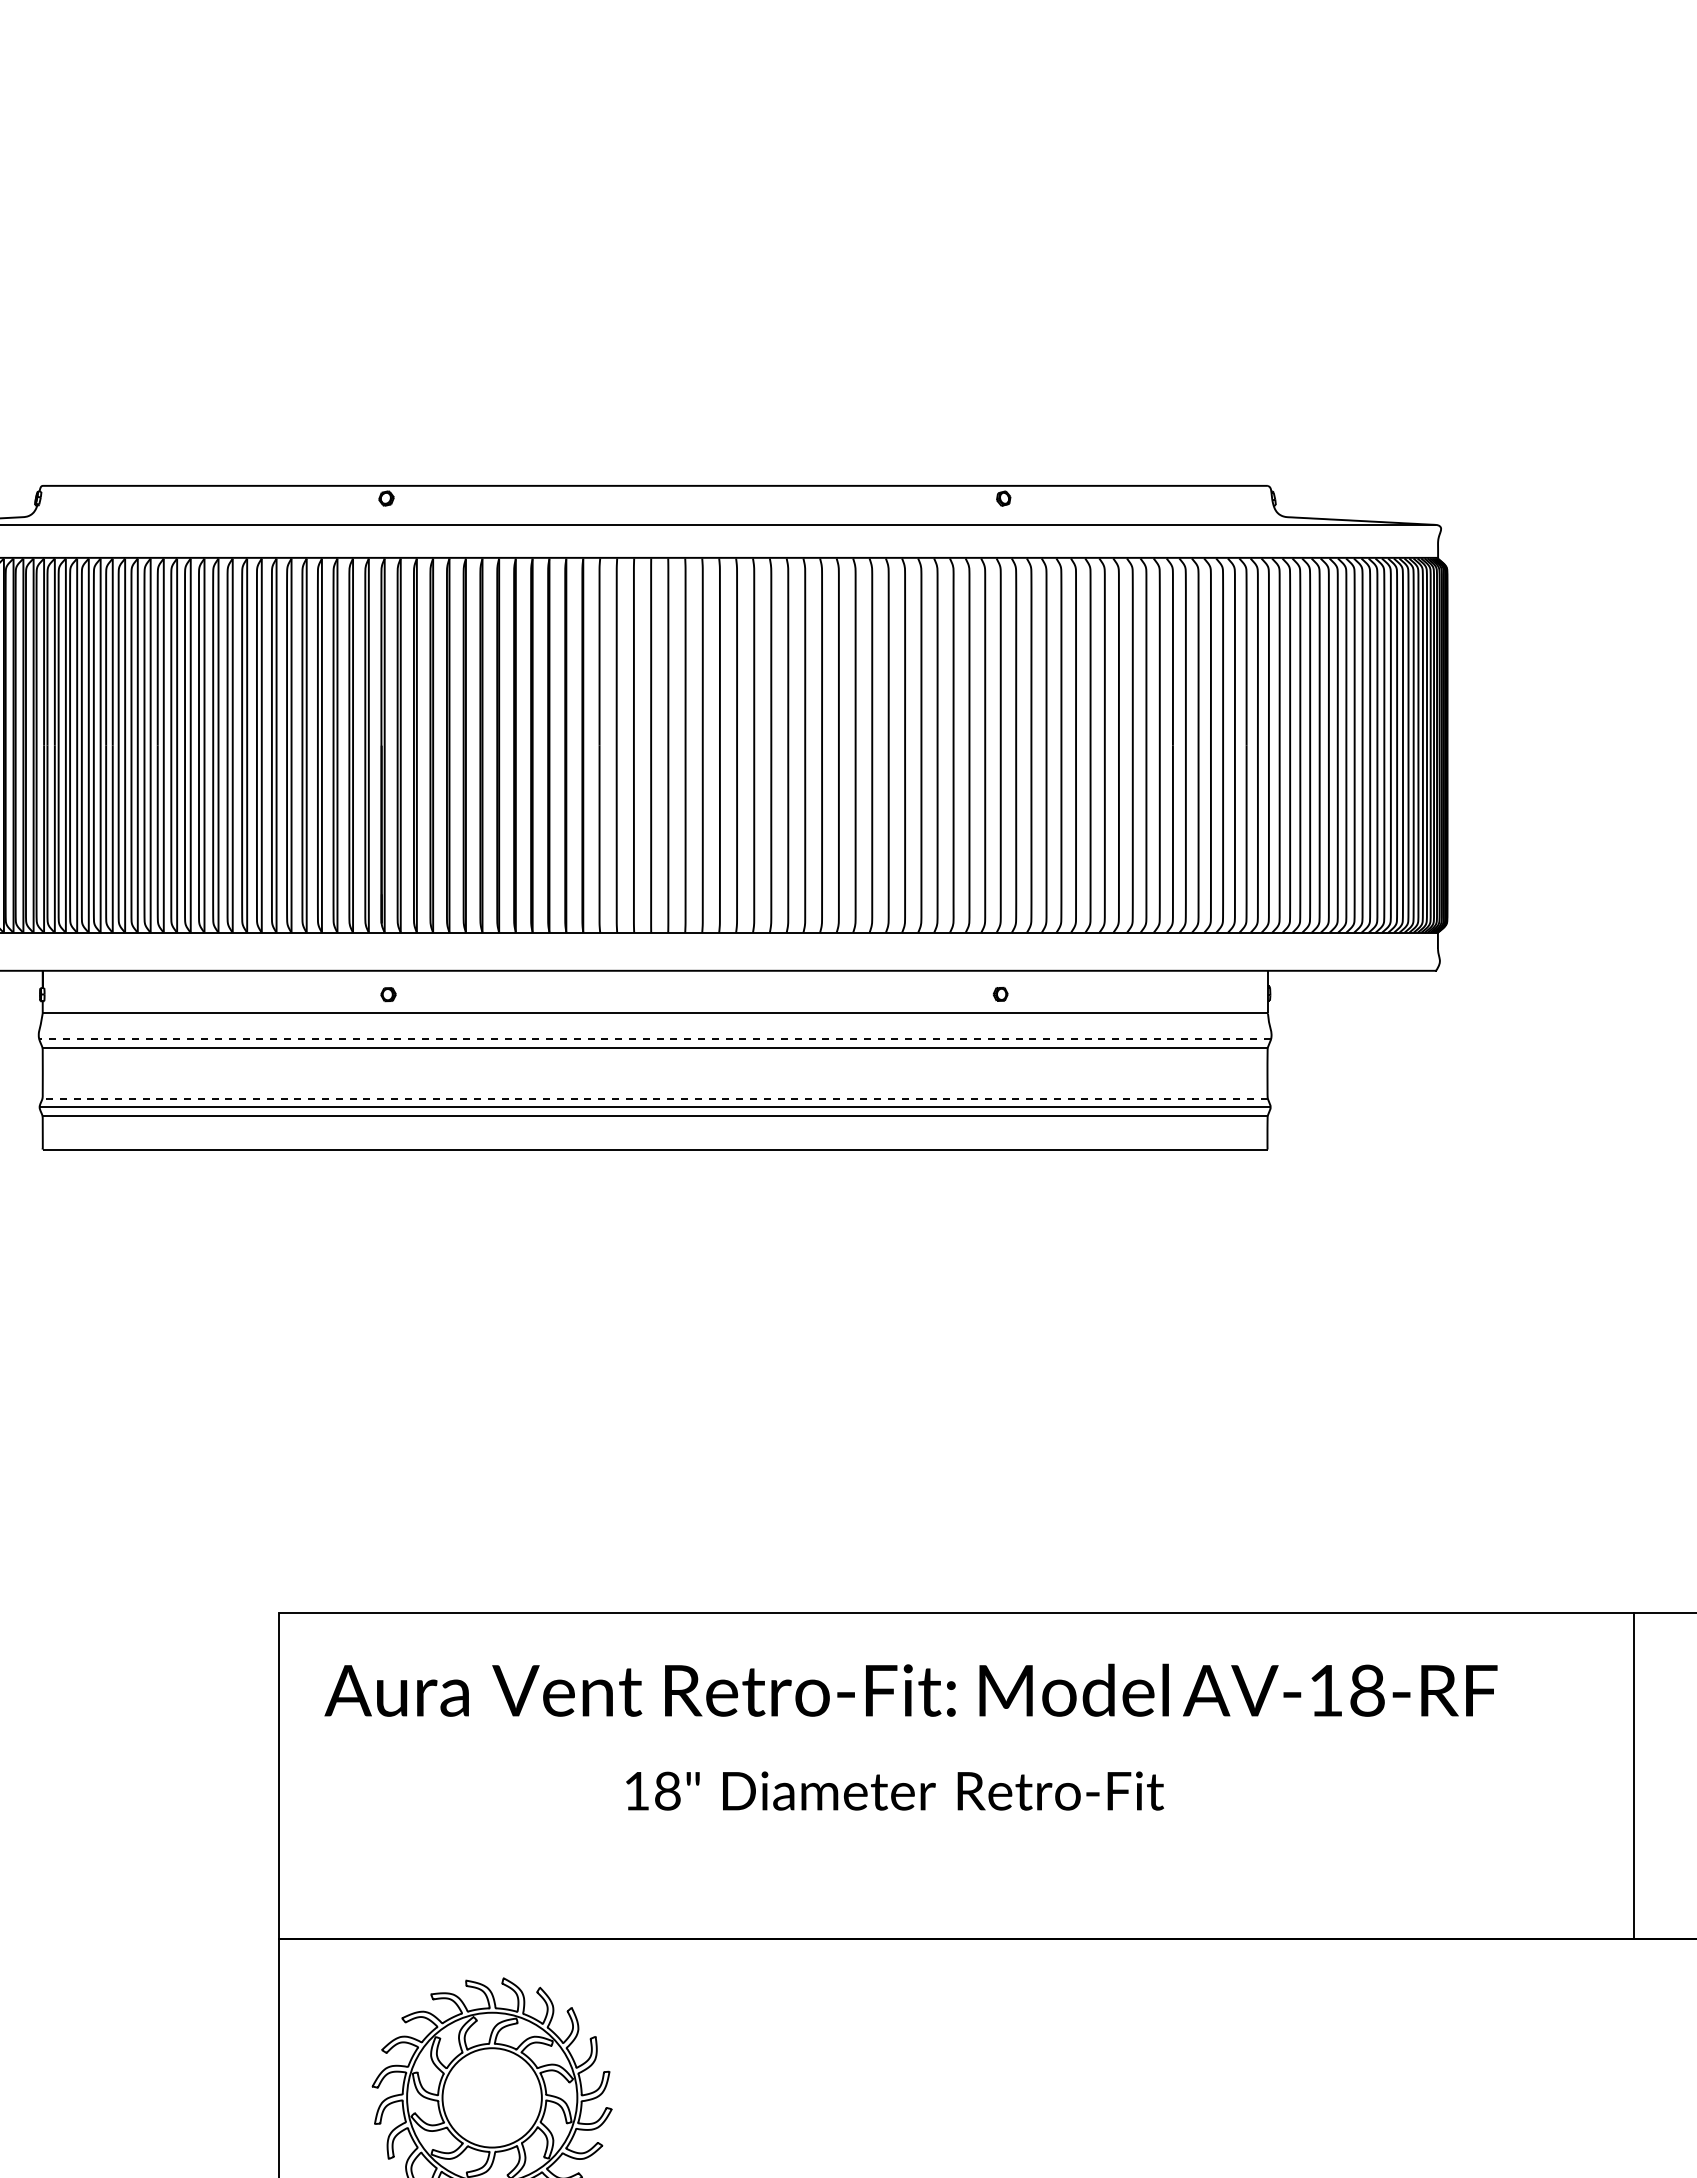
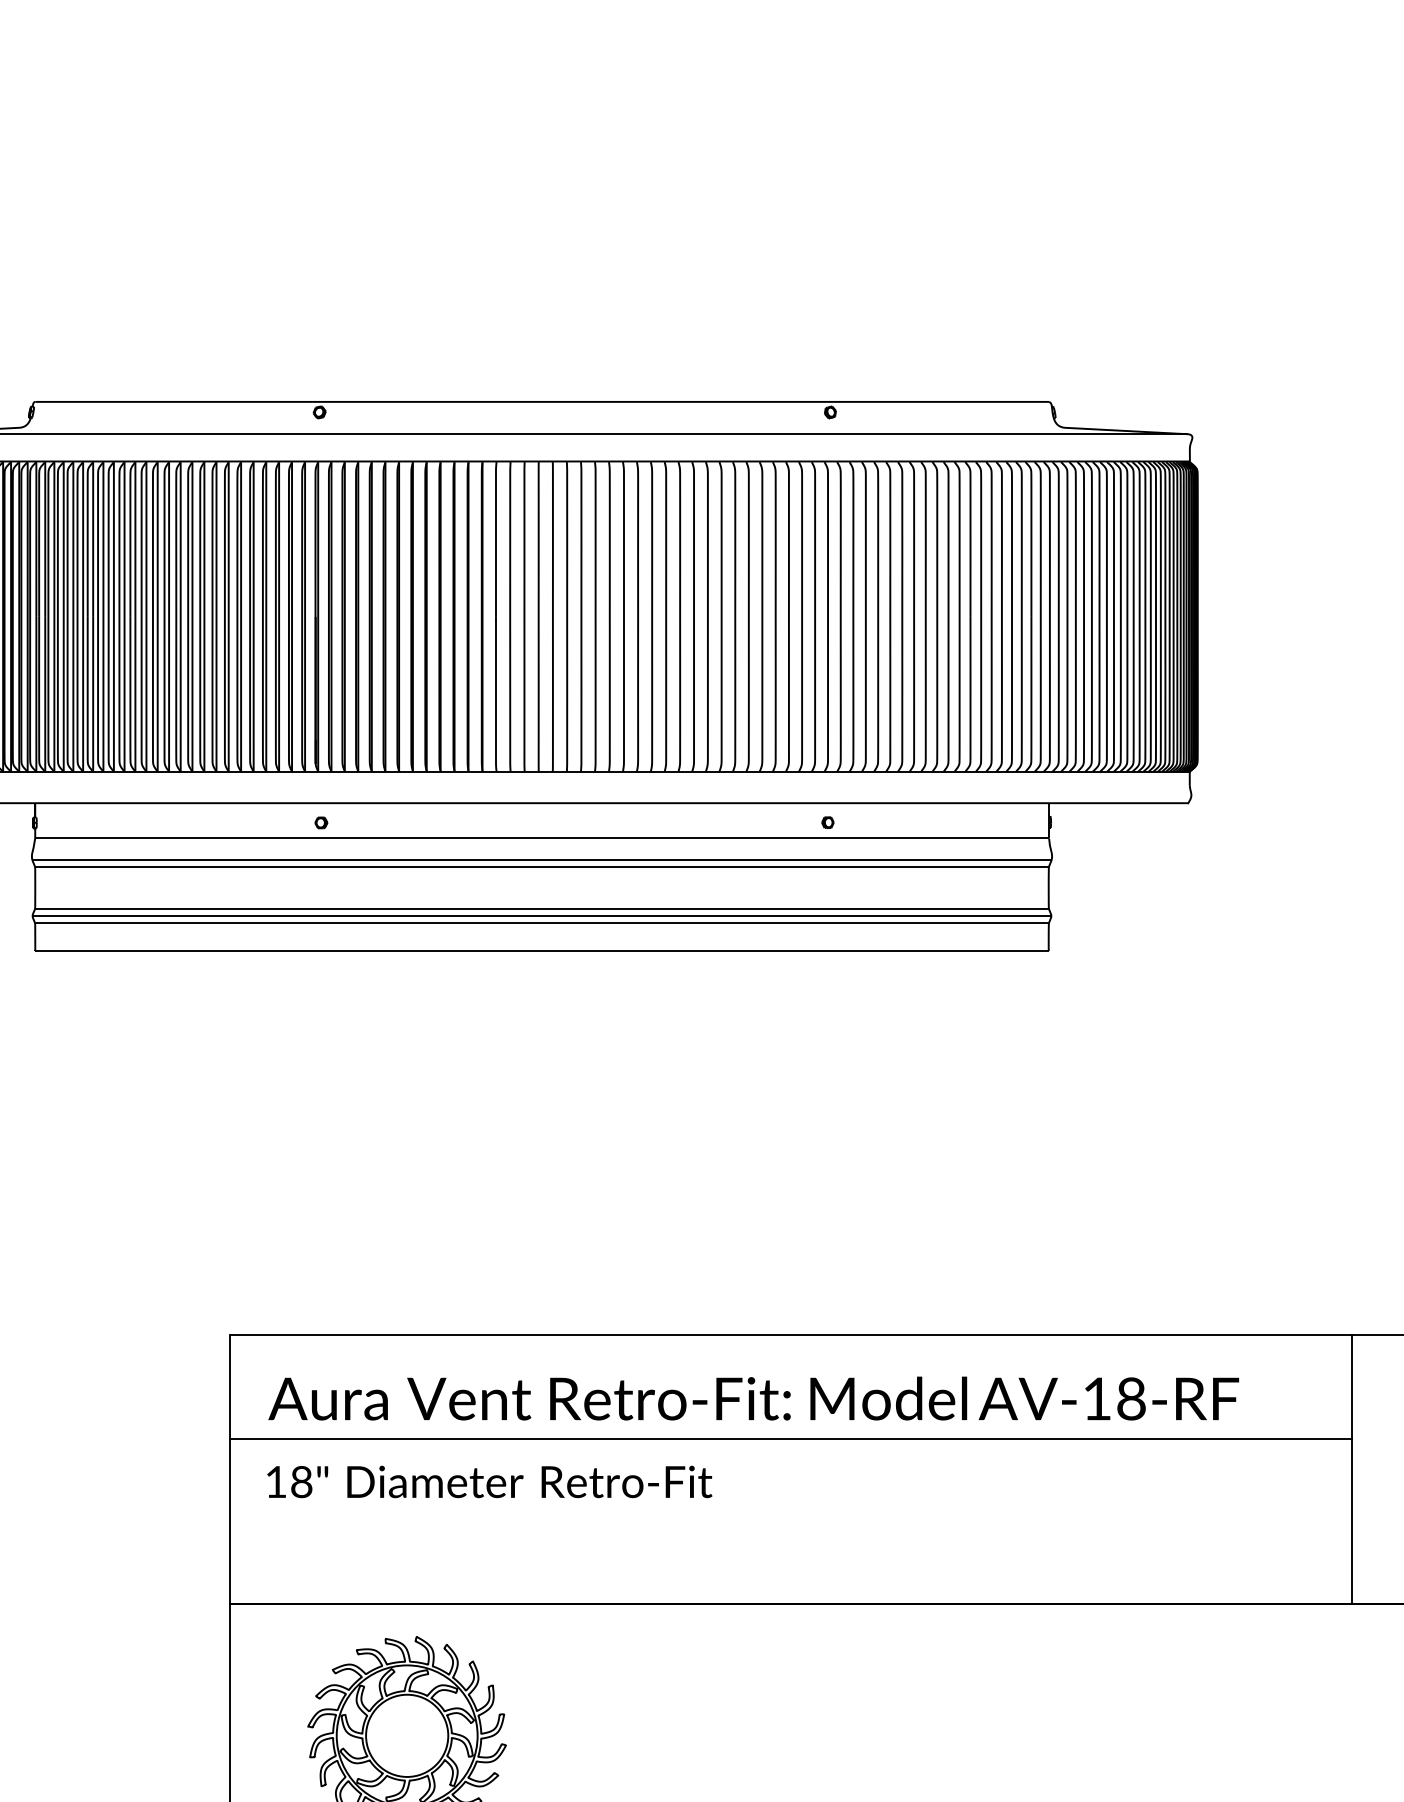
line: (655, 1039) -> (542, 860), dashed -> solid
line: (655, 1098) -> (542, 908), dashed -> solid
line: (955, 1738) -> (790, 1438), added
text: (894, 1790) -> (489, 1481), moved

